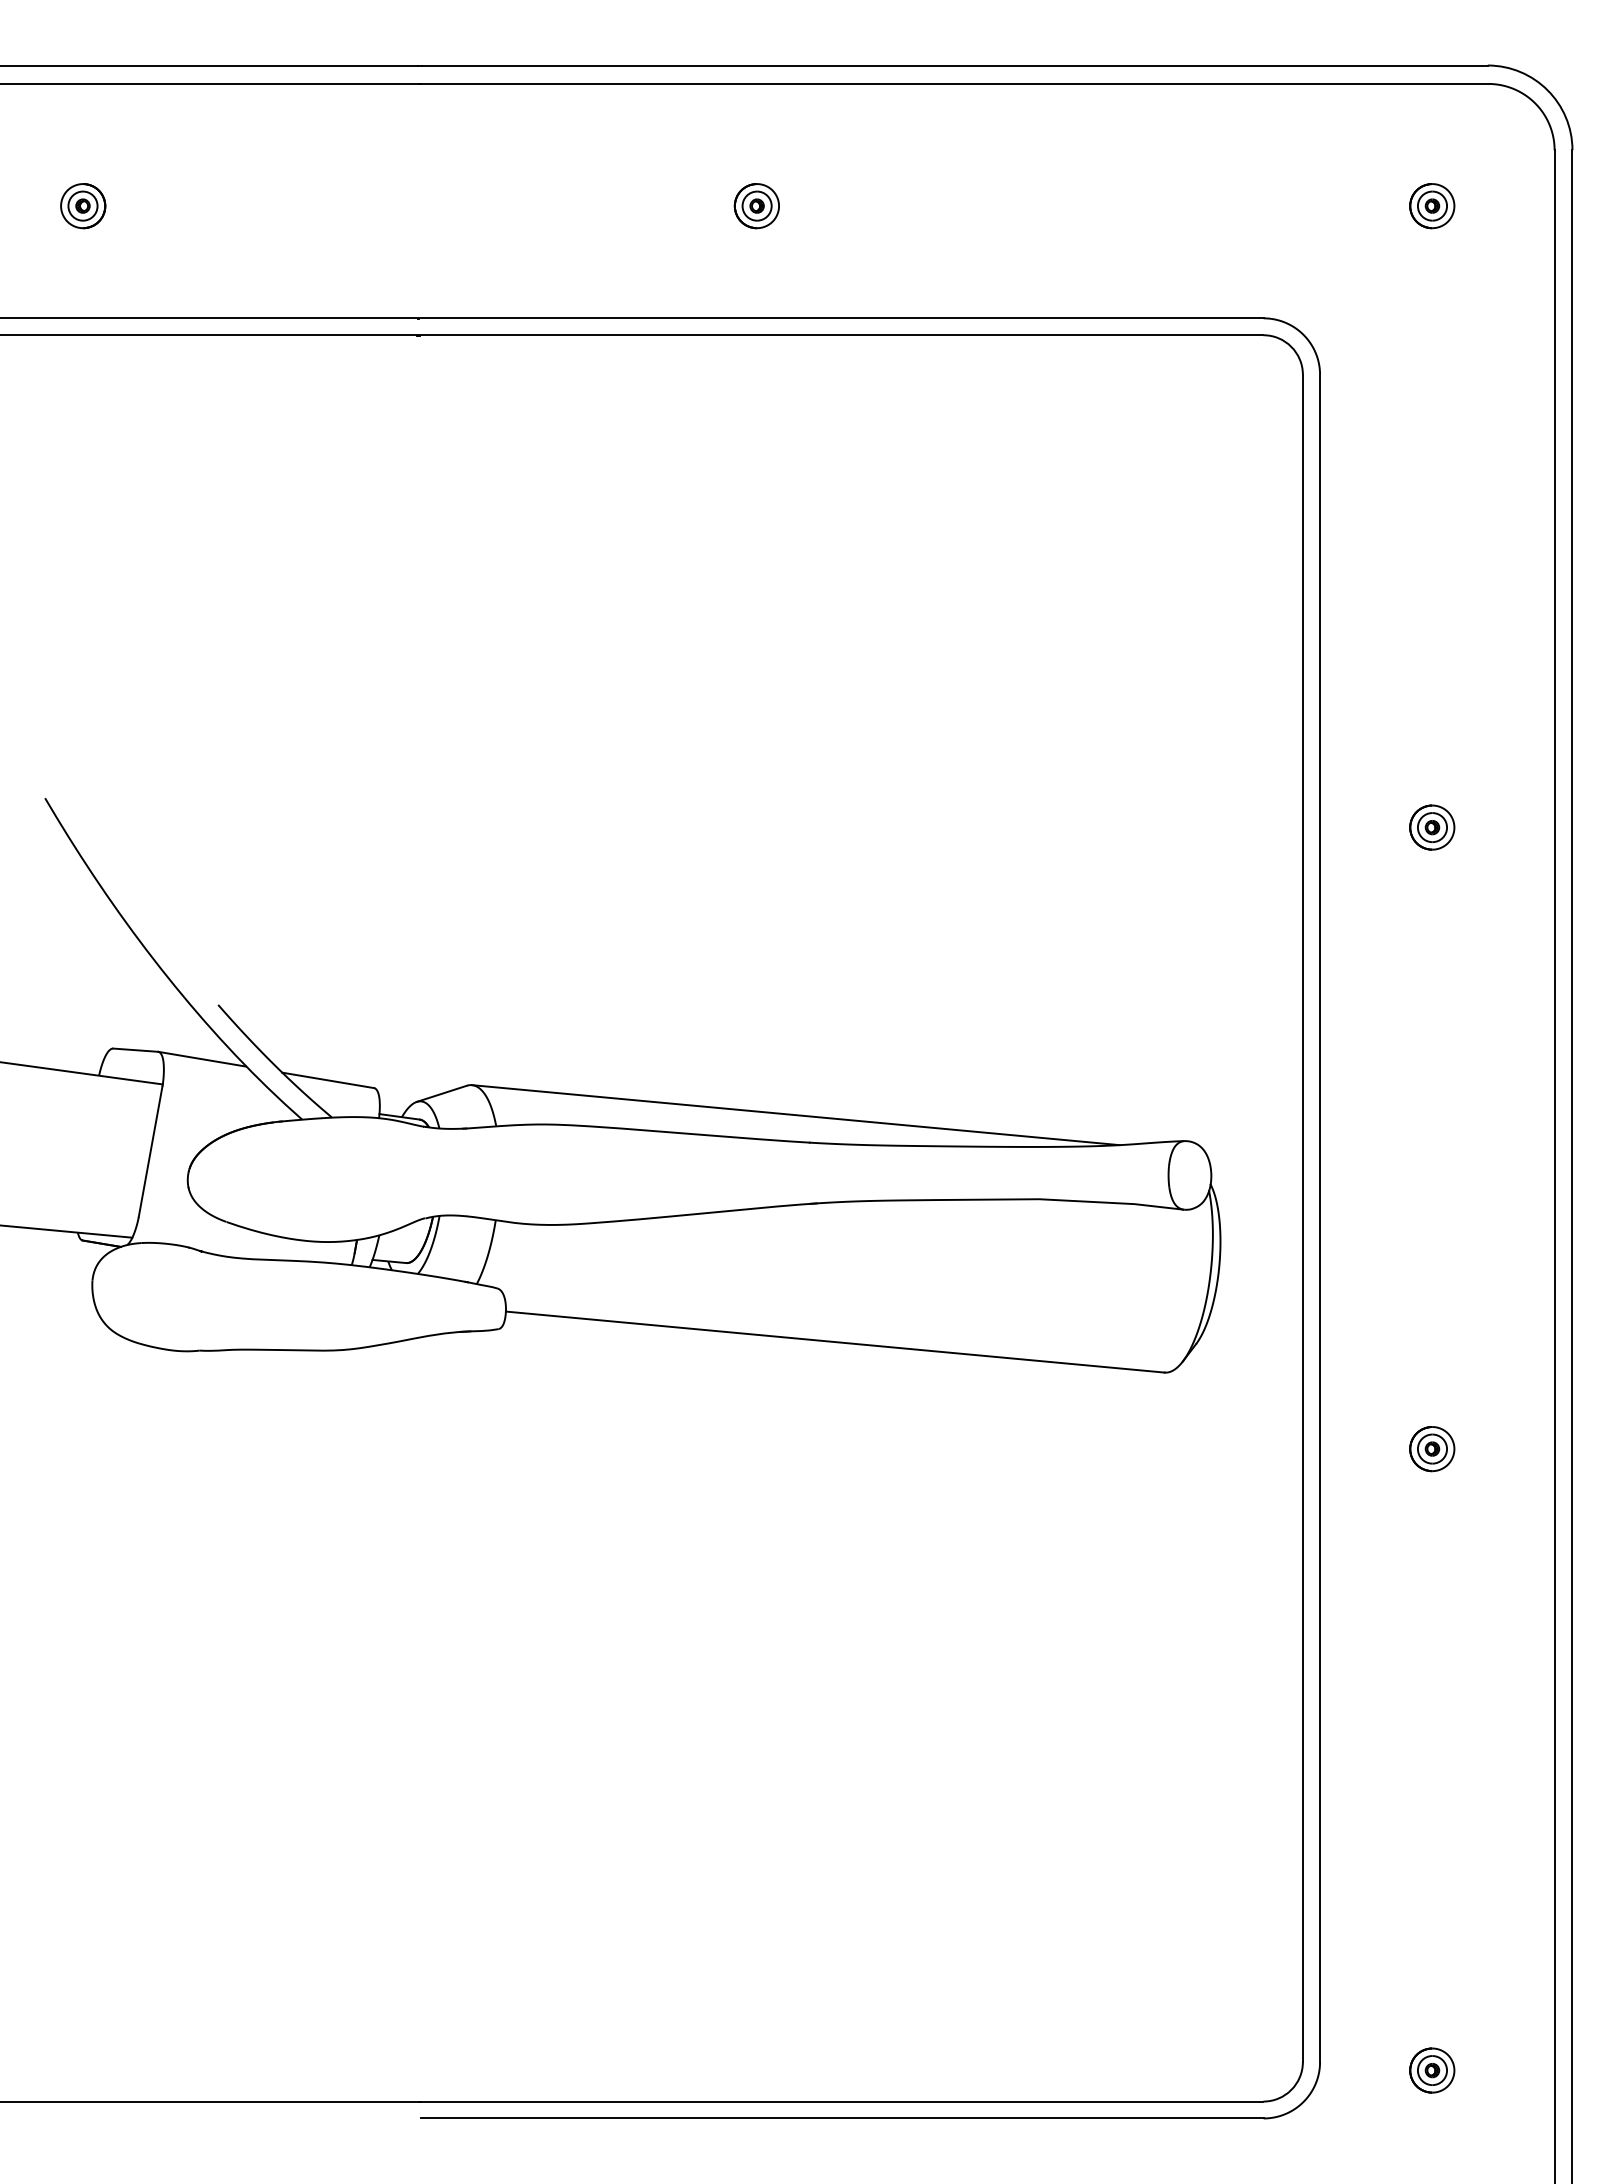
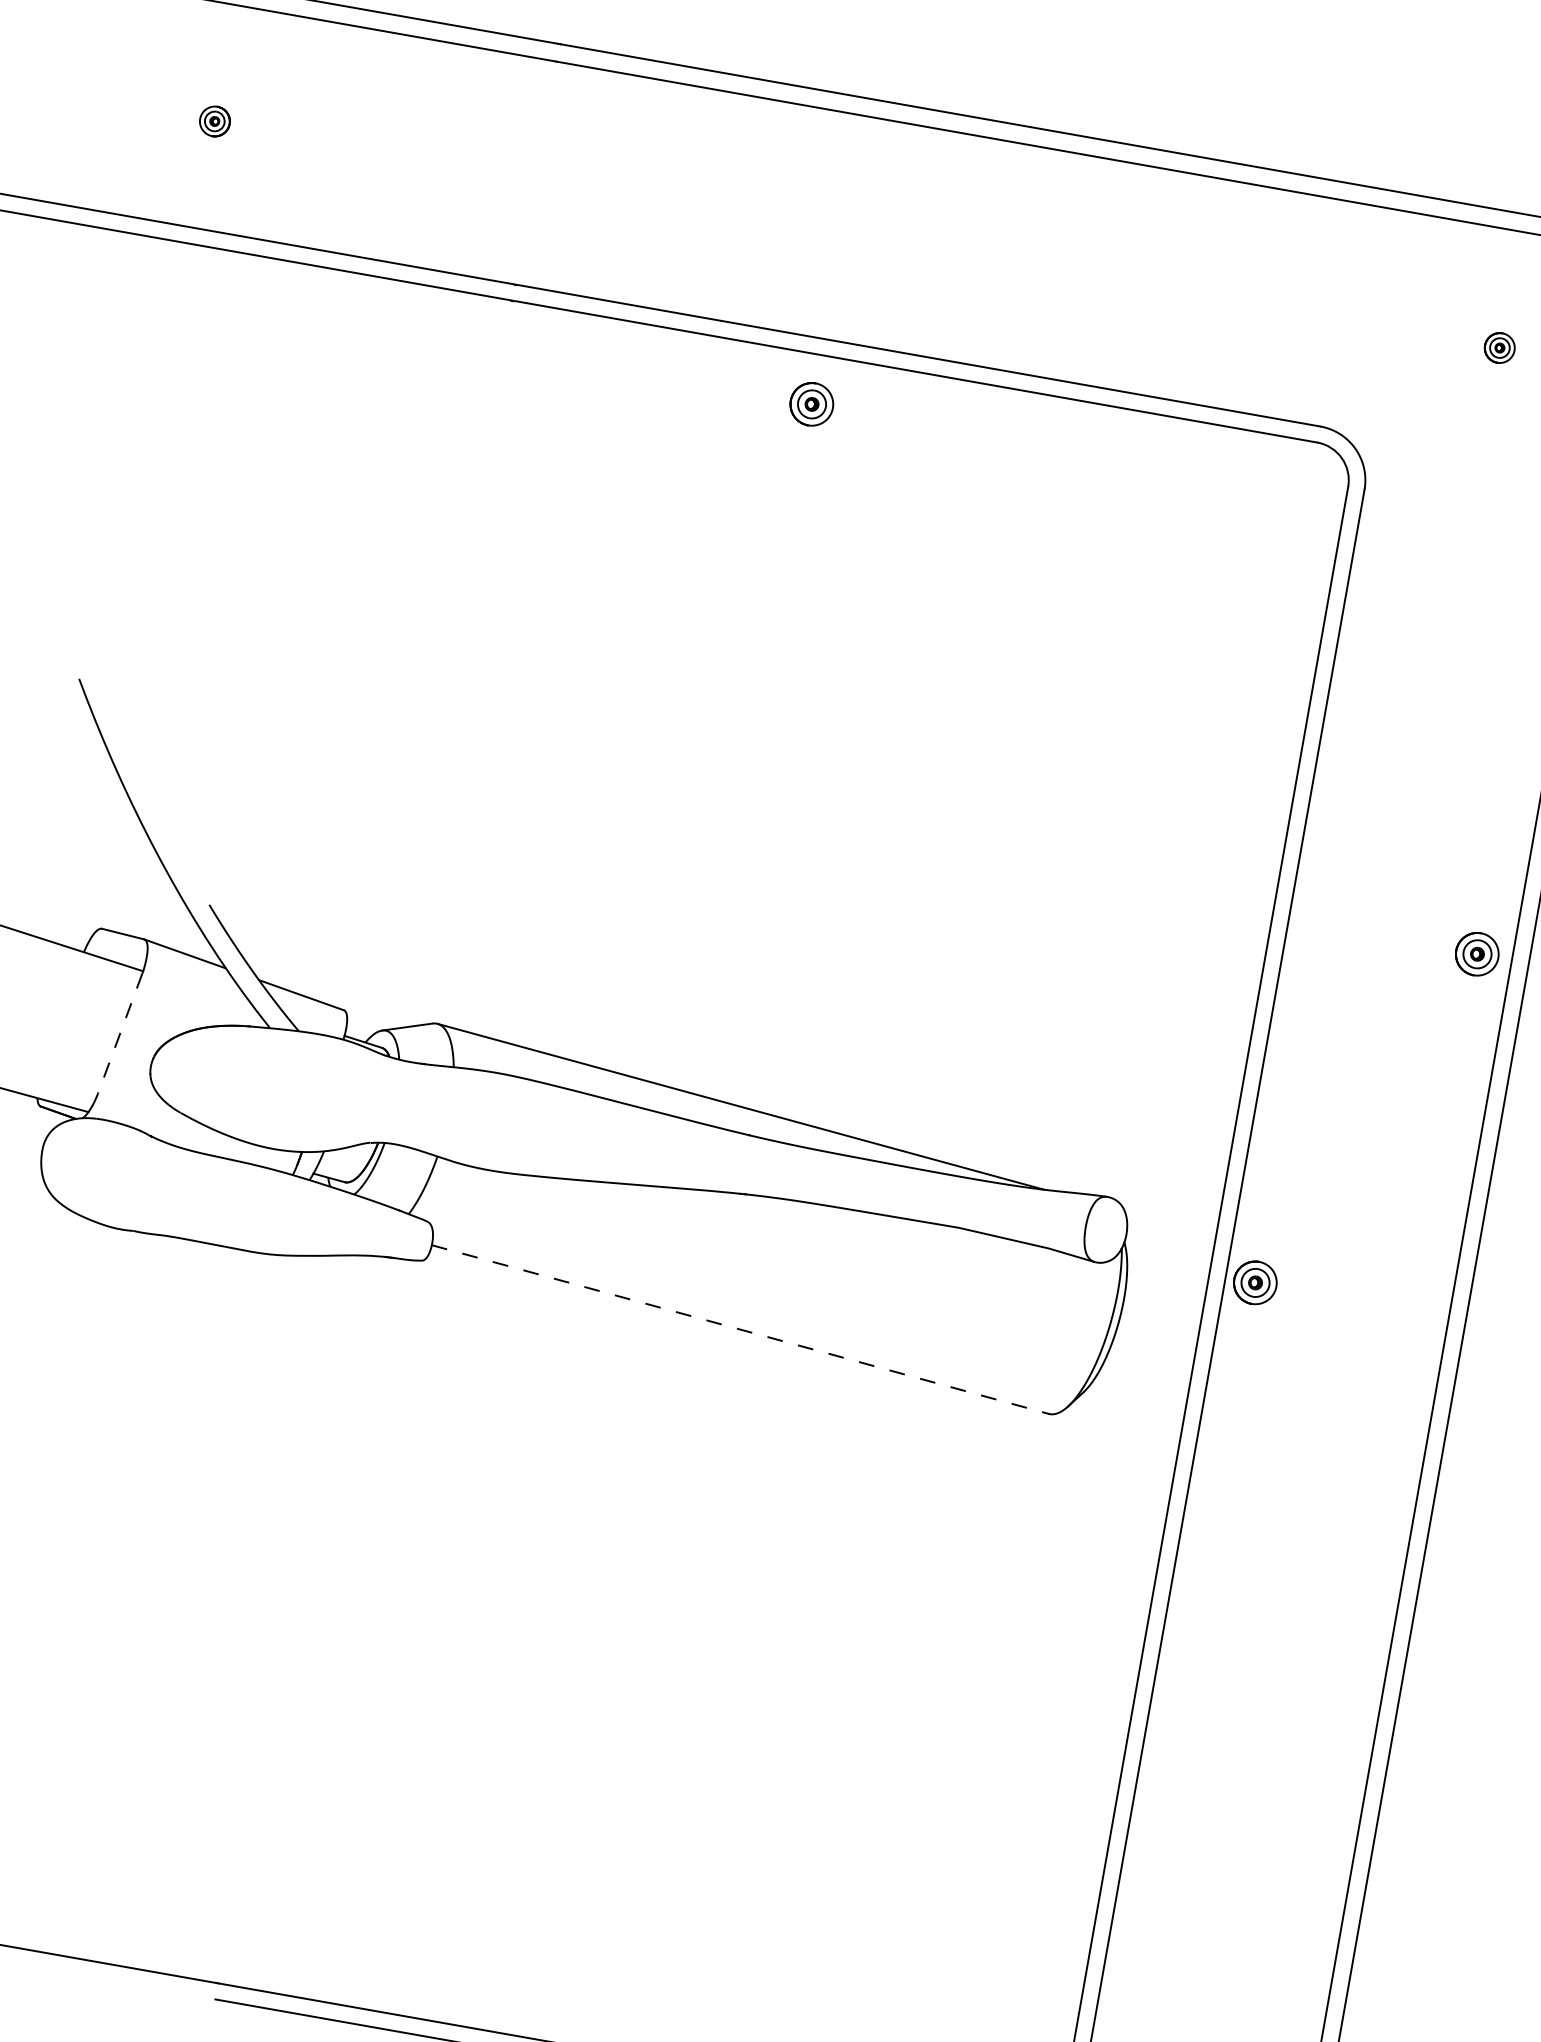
part: (83, 206) -> (215, 121), size x0.7
part: (756, 206) -> (811, 404), moved
part: (1432, 206) -> (1499, 348), size x0.7
part: (1432, 827) -> (1477, 954), moved
line: (150, 1152) -> (120, 1034), solid -> dashed
line: (835, 1342) -> (740, 1330), solid -> dashed
part: (1432, 1449) -> (1255, 1283), moved

